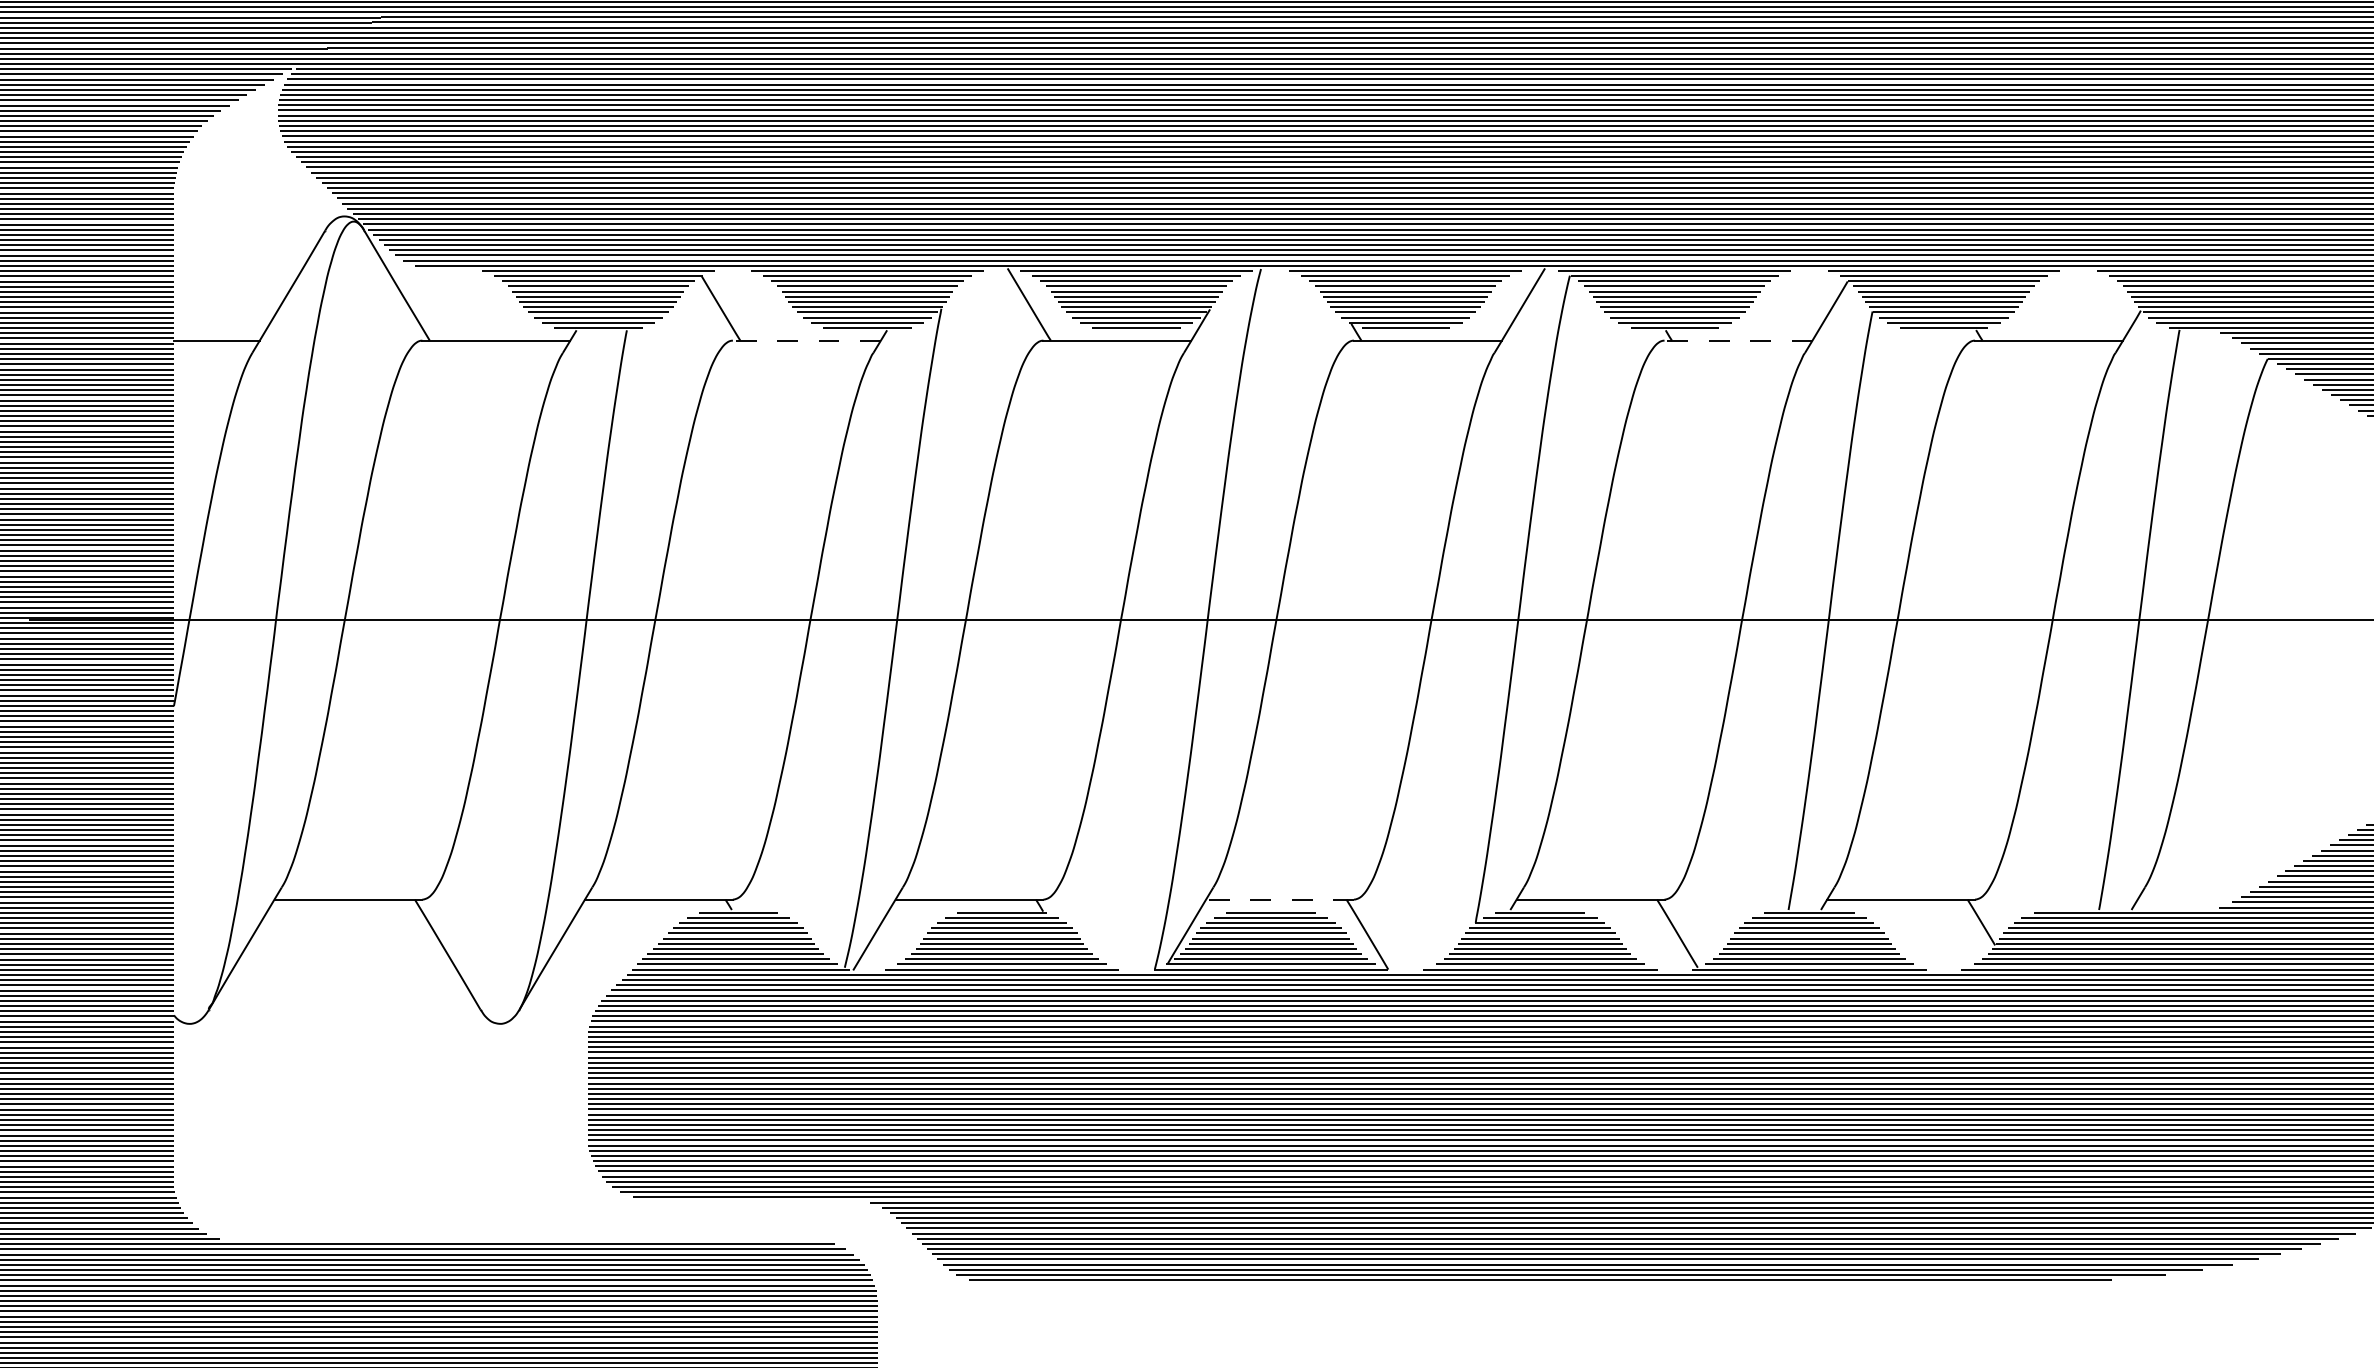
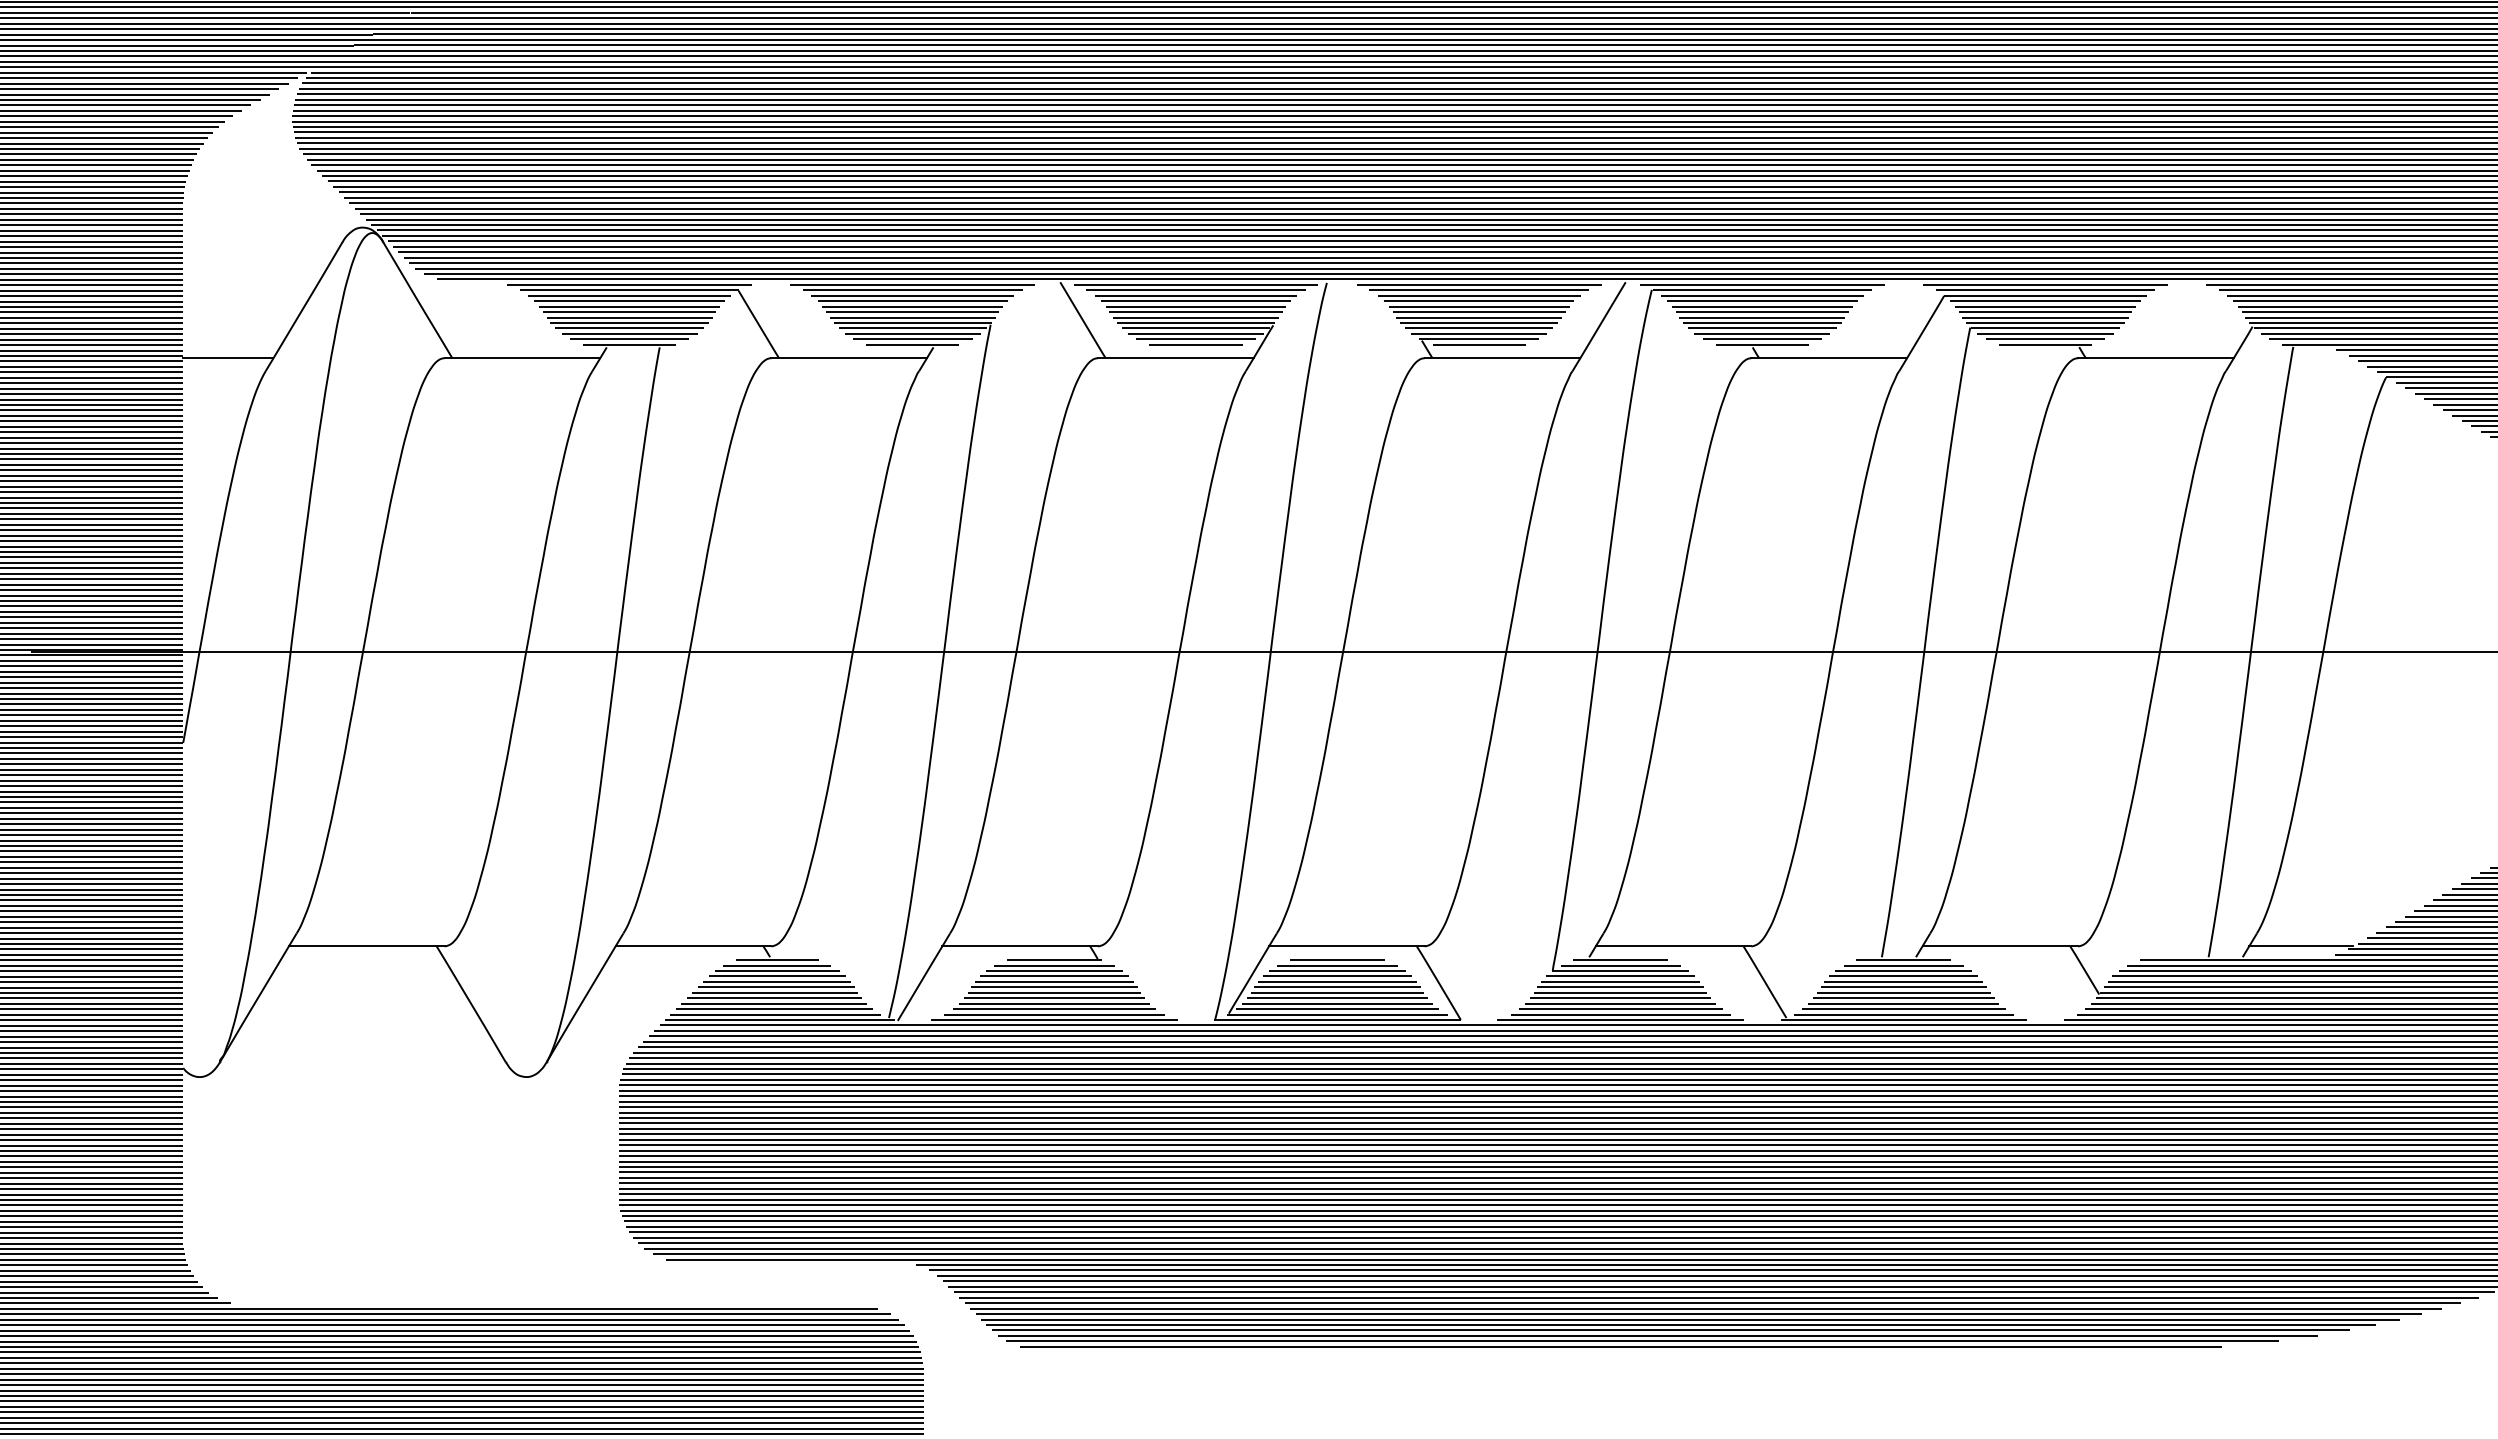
line: (807, 340) -> (849, 358), dashed -> solid
line: (1738, 340) -> (1829, 358), dashed -> solid
line: (1279, 899) -> (1346, 946), dashed -> solid
line: (2186, 899) -> (2300, 946), added

